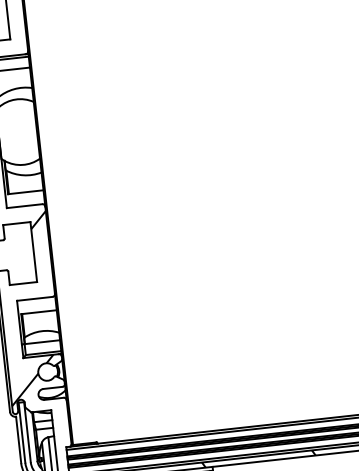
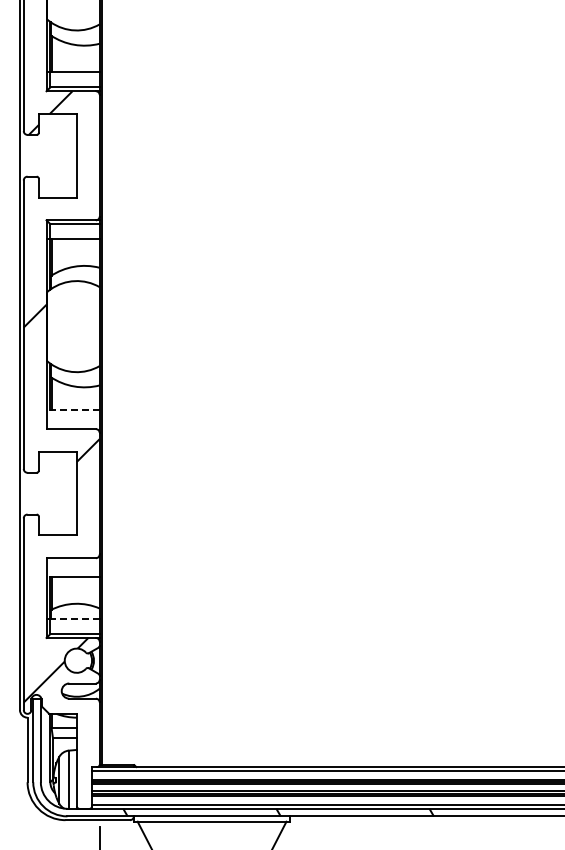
line: (26, 192) -> (75, 410), solid -> dashed
line: (42, 341) -> (75, 618), solid -> dashed

